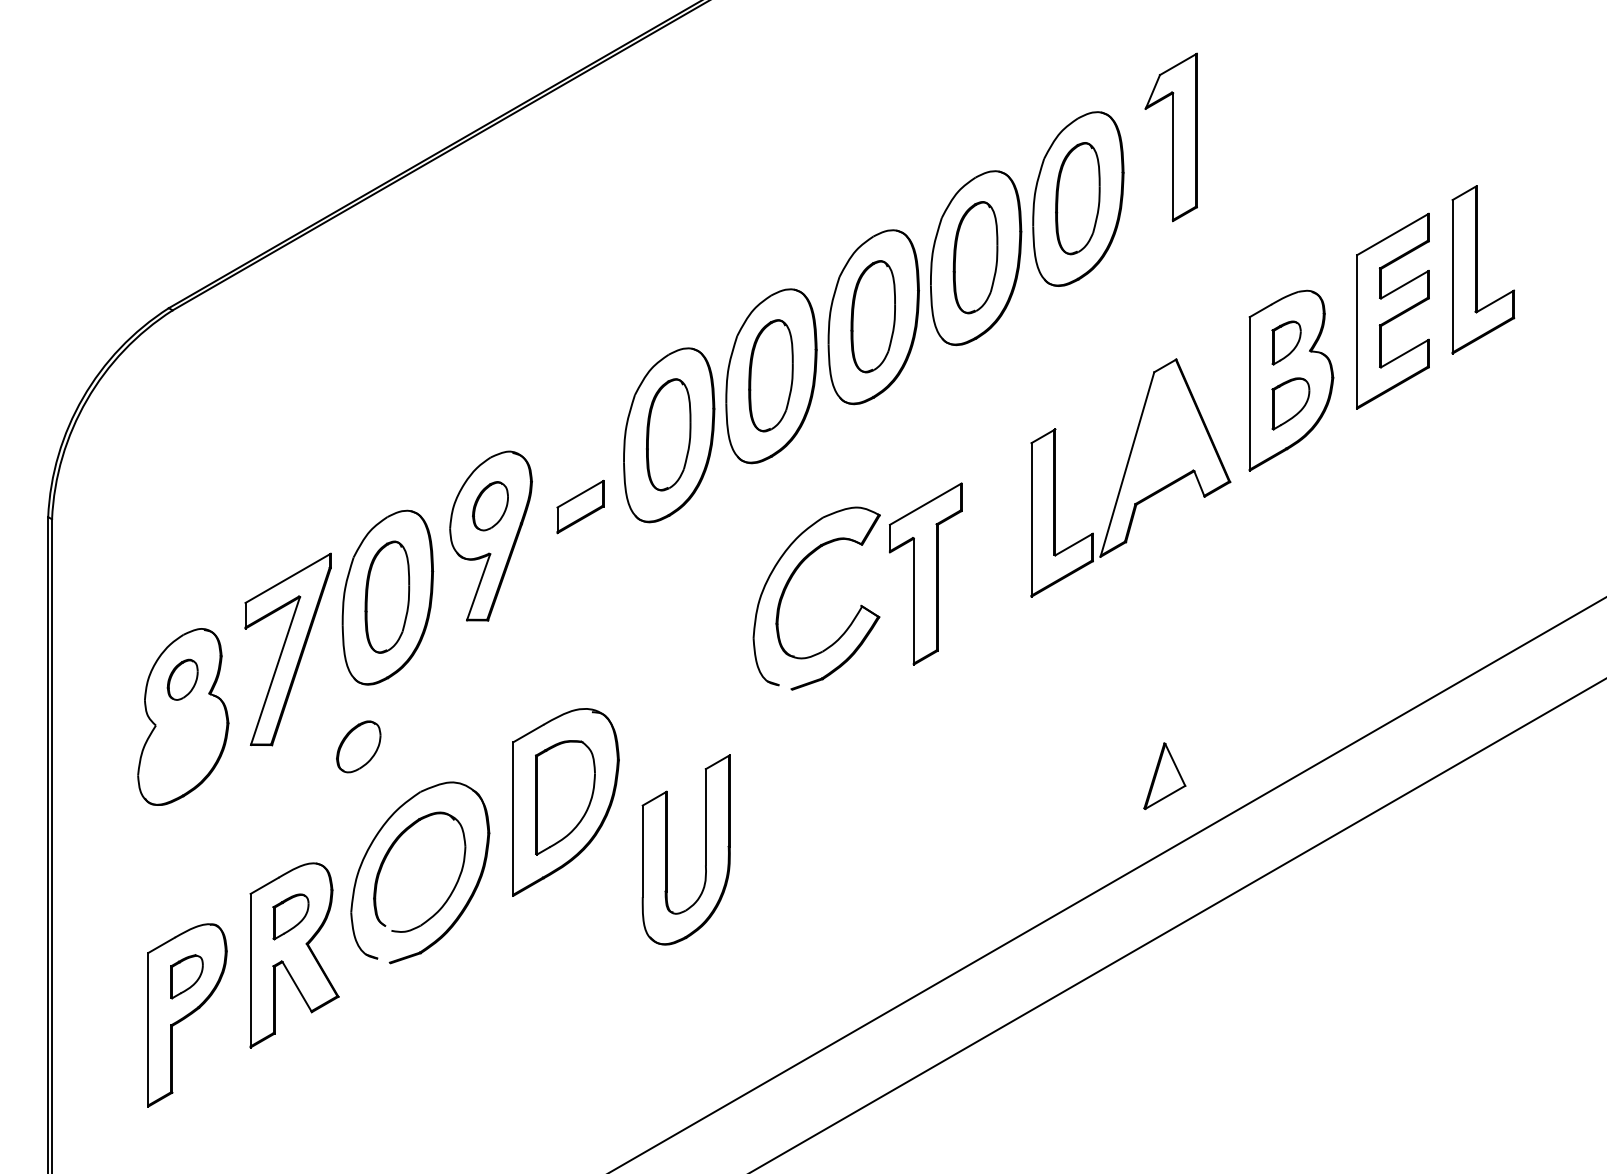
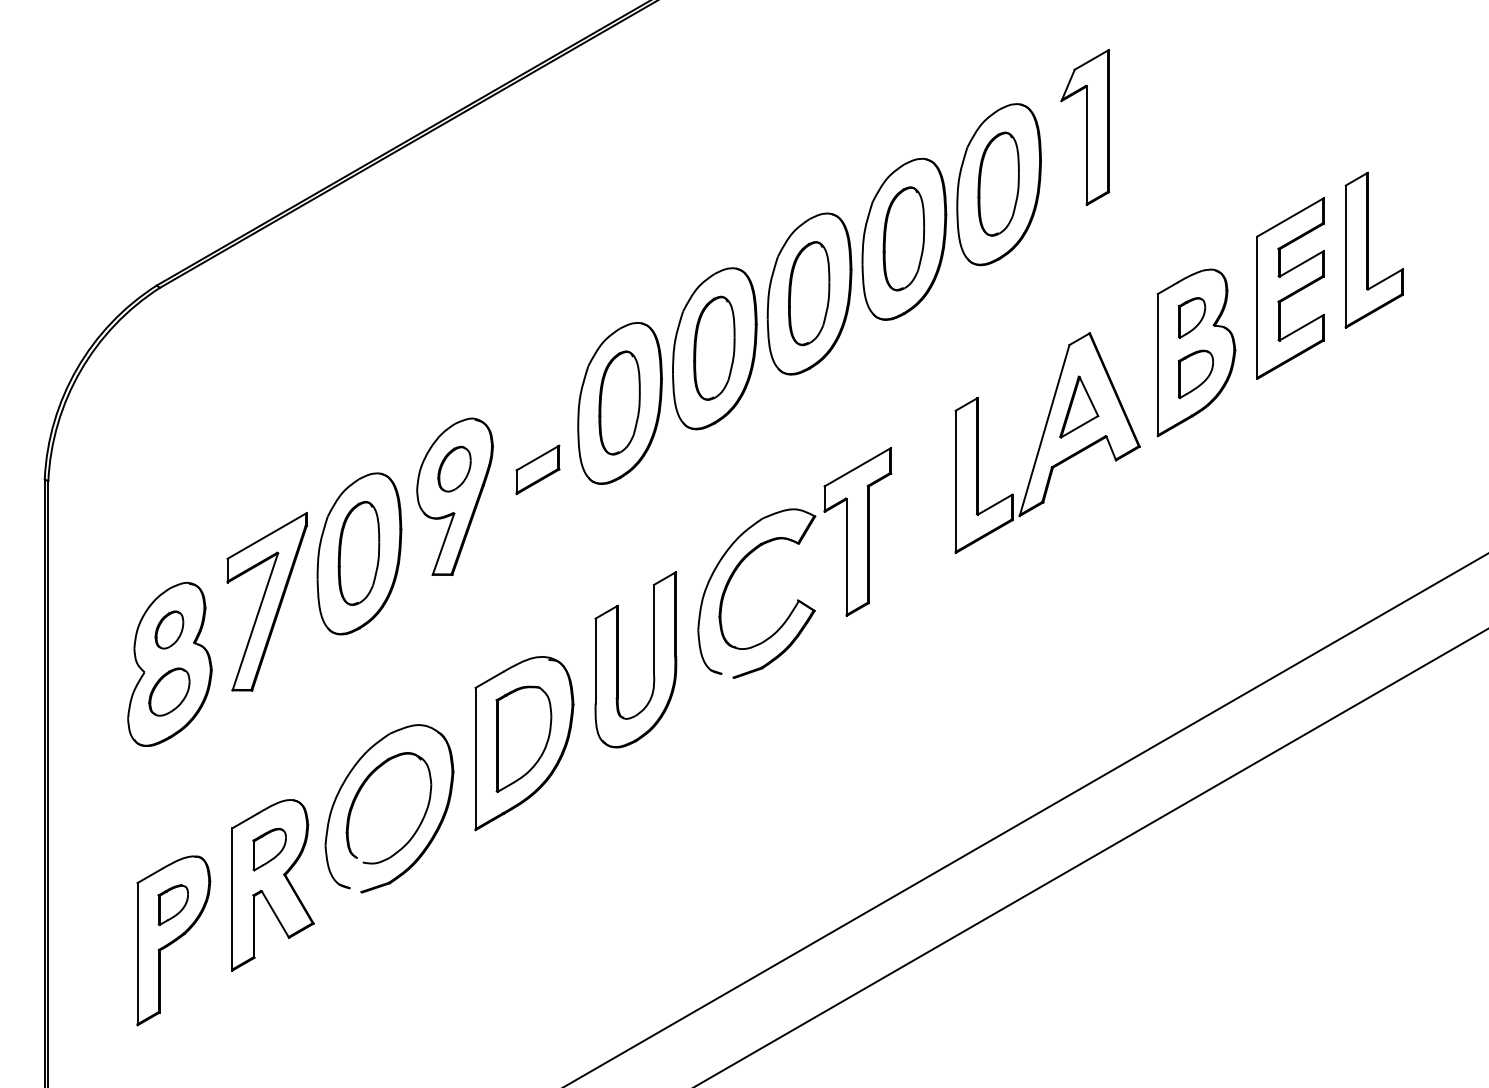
part: (788, 585) -> (730, 581), moved
part: (358, 746) -> (169, 691), moved
part: (1164, 775) -> (1078, 406), moved
part: (667, 849) -> (618, 659), moved

